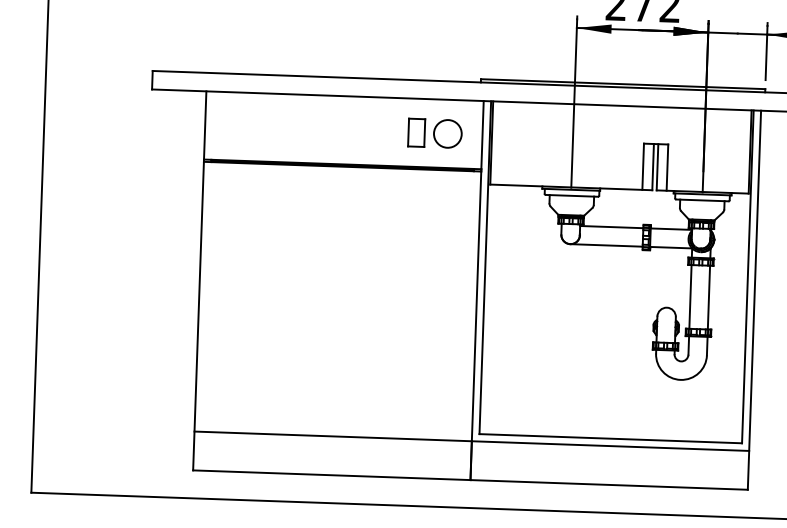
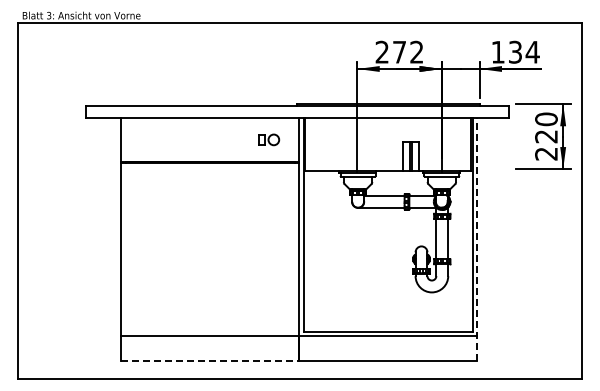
part: (434, 132) -> (268, 139), size x0.6
line: (754, 299) -> (477, 239), solid -> dashed
line: (332, 475) -> (210, 361), solid -> dashed

